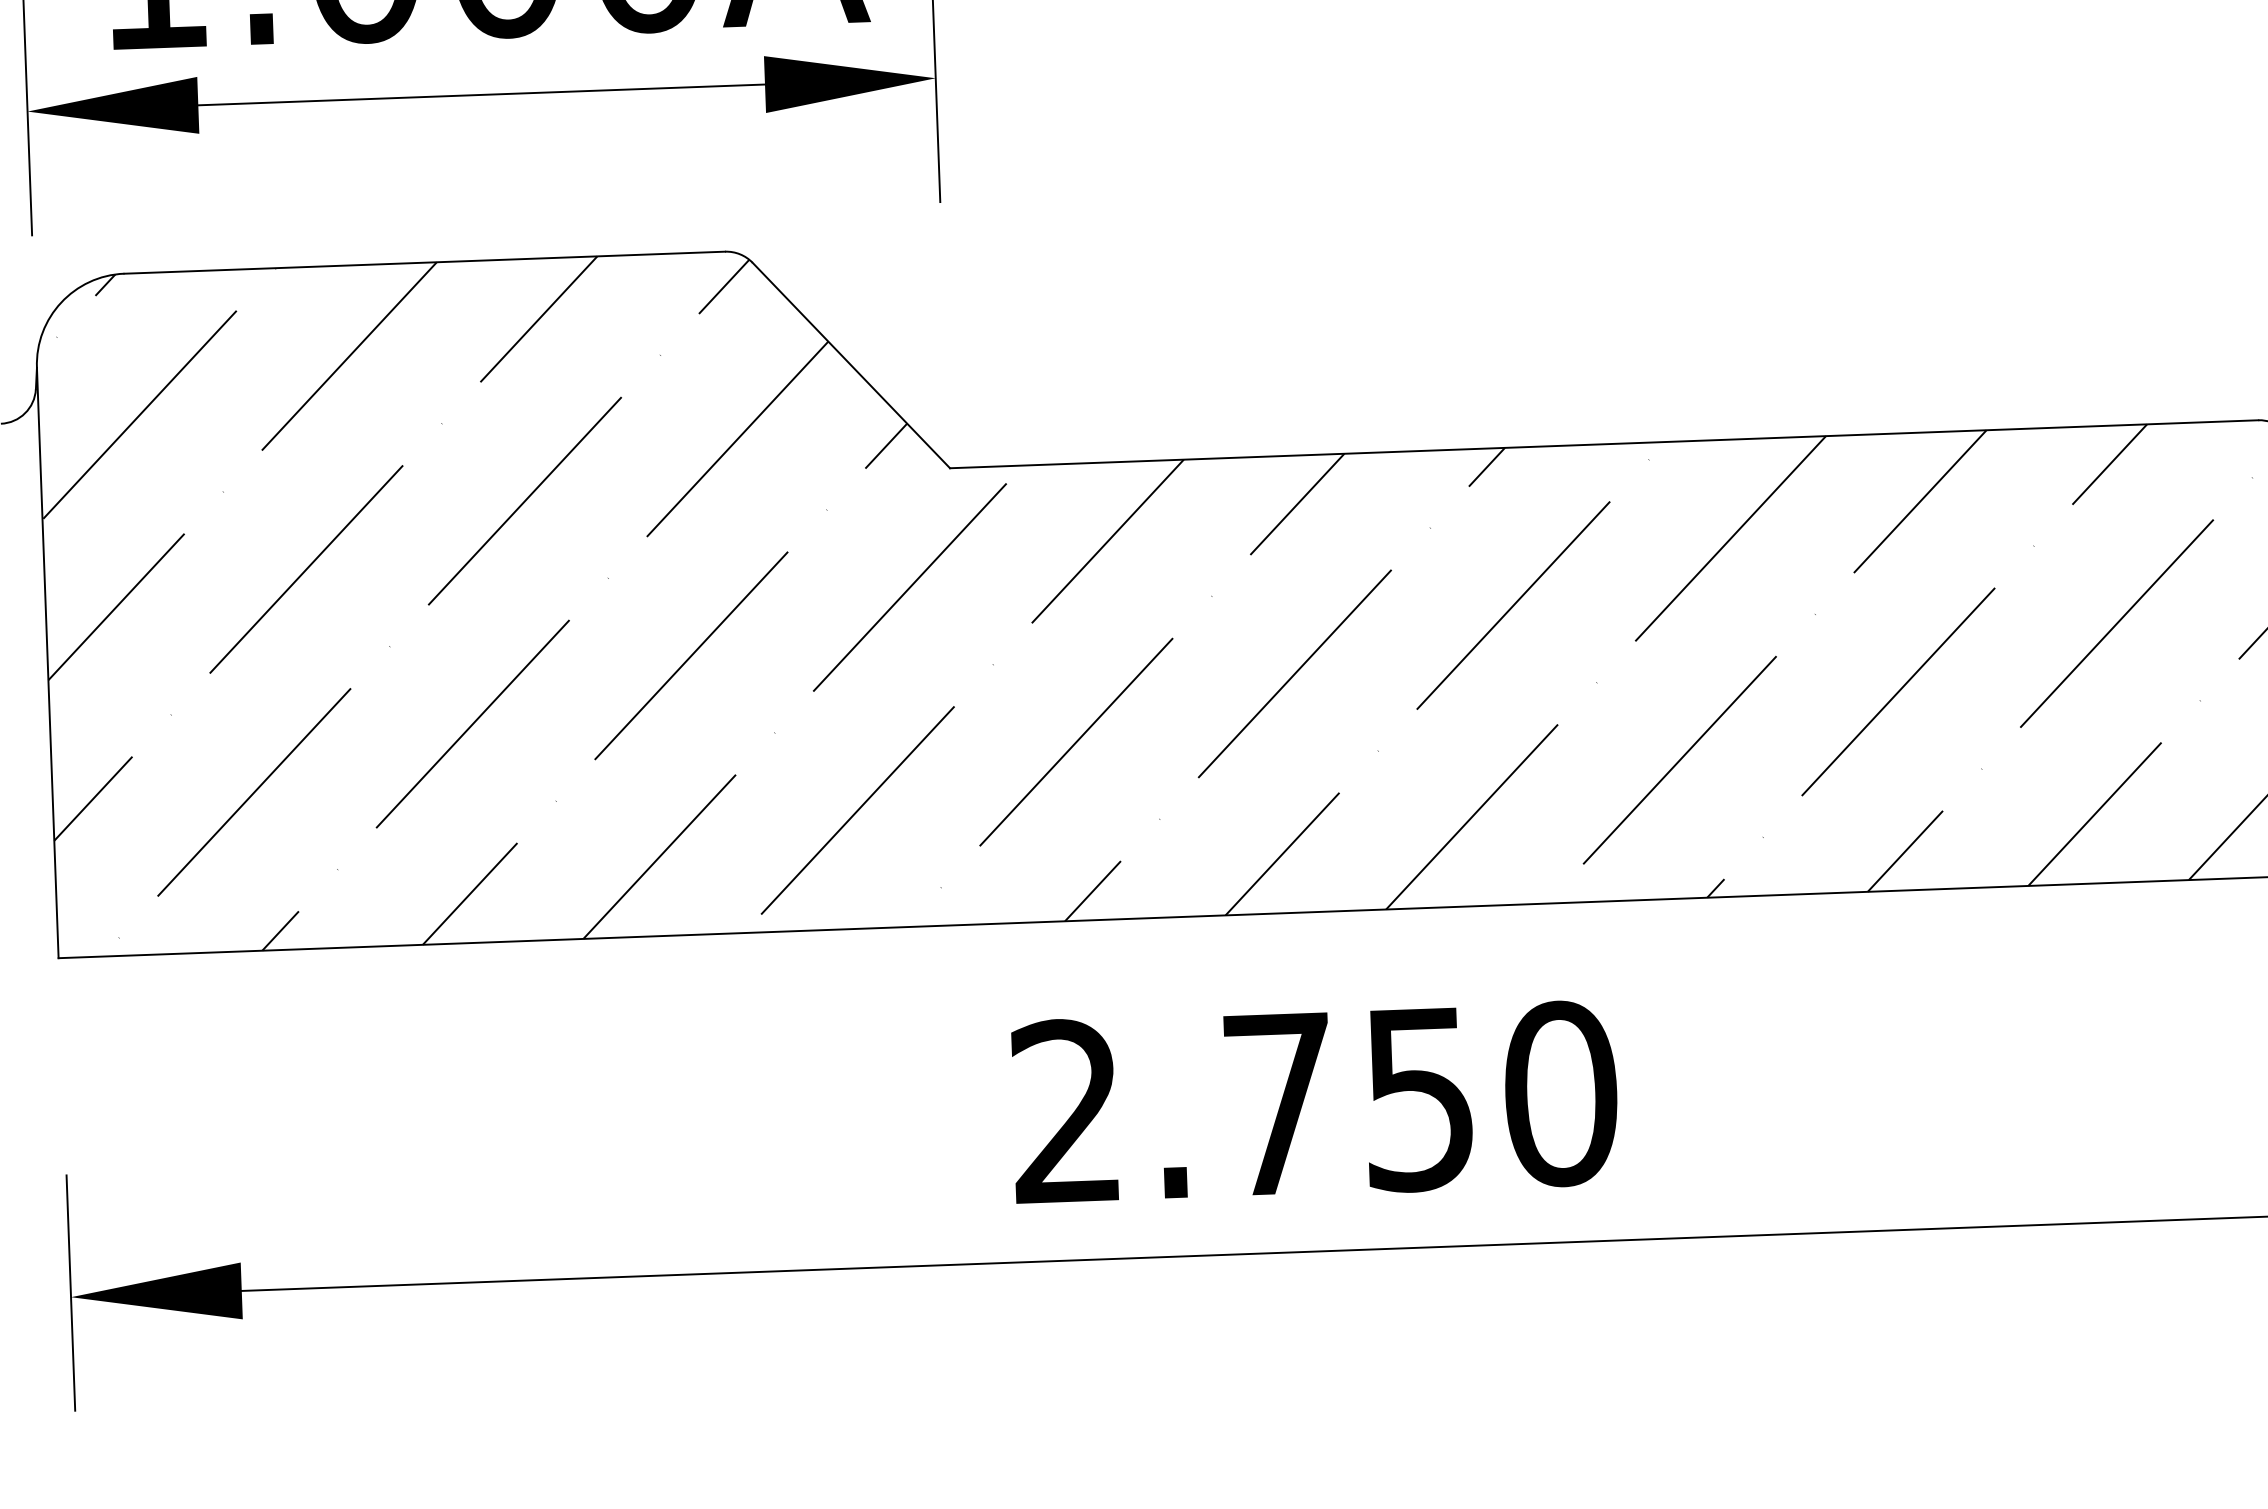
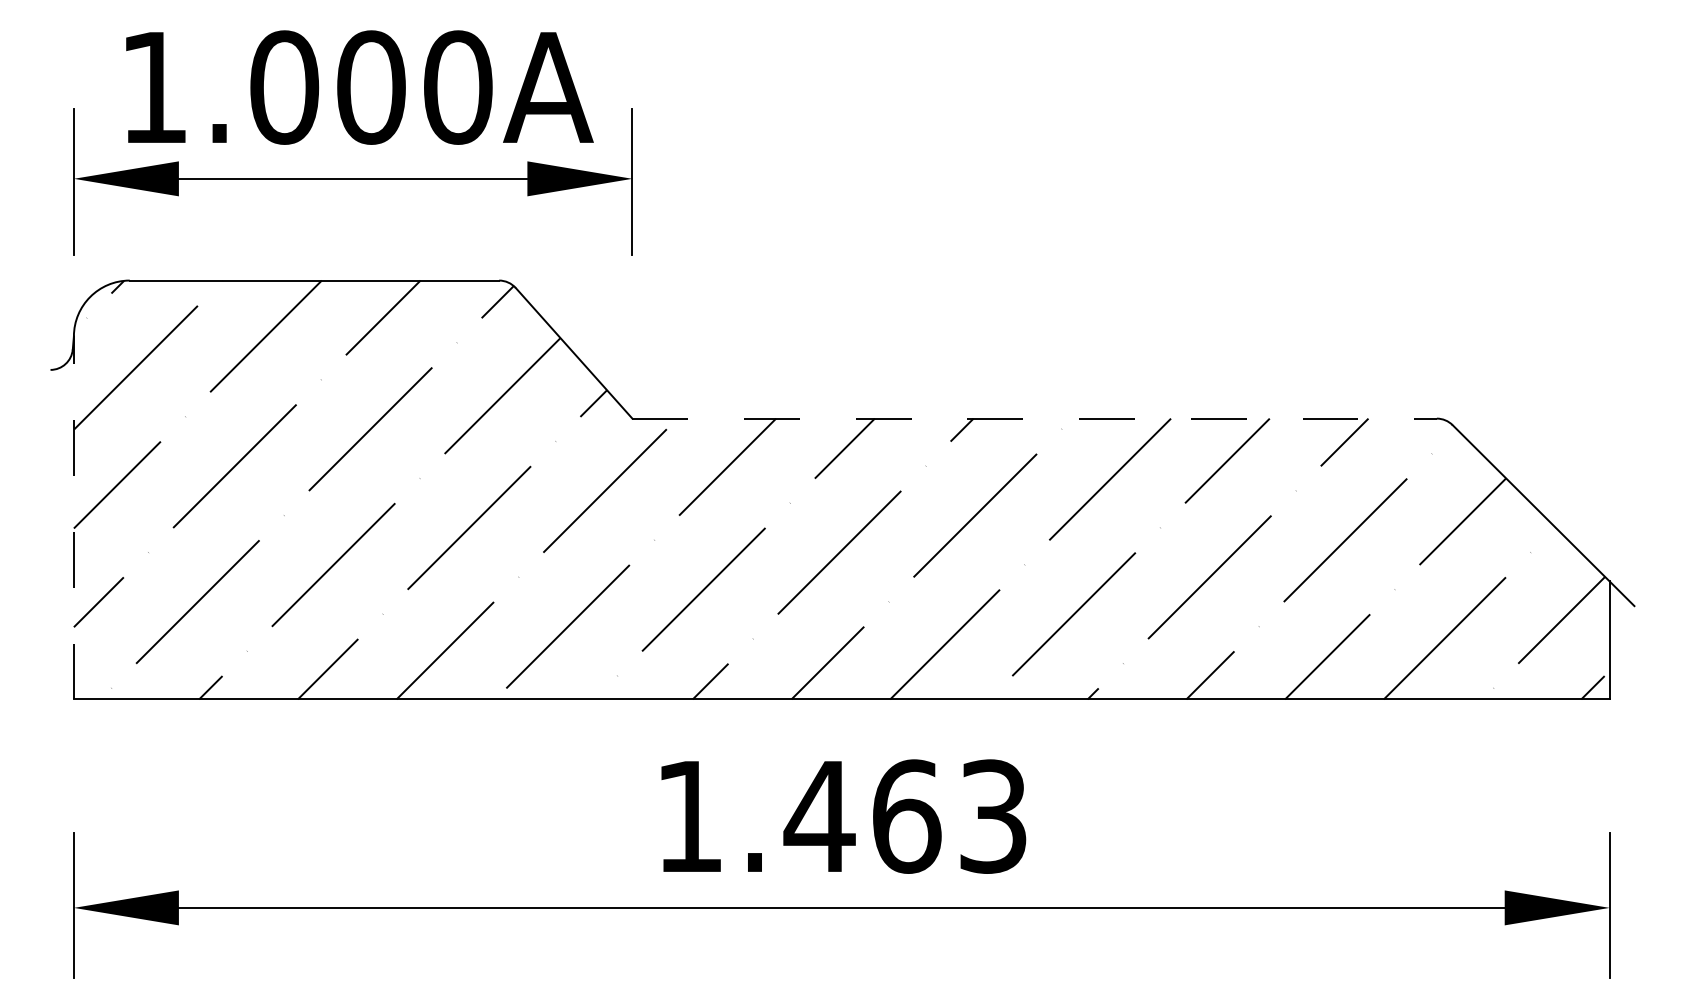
line: (1605, 443) -> (1035, 418), solid -> dashed
line: (47, 662) -> (73, 517), solid -> dashed
text: (1313, 1102) -> (841, 816), 2.750 -> 1.463

